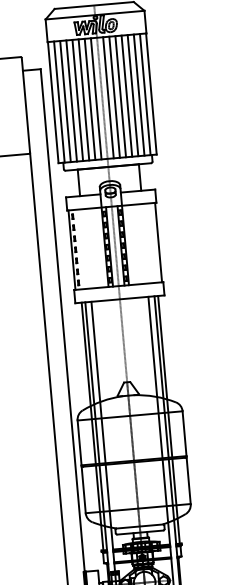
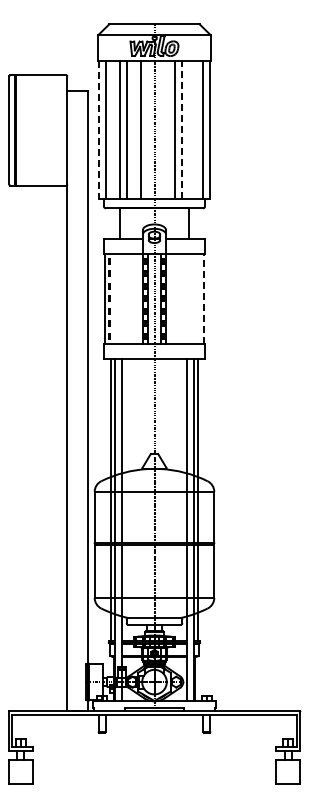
line: (126, 95) -> (182, 129), solid -> dashed
line: (139, 95) -> (196, 130), removed
line: (133, 96) -> (189, 130), removed
line: (114, 97) -> (168, 130), removed
line: (108, 98) -> (161, 130), removed
line: (96, 99) -> (147, 130), removed
line: (83, 100) -> (133, 130), removed
line: (65, 101) -> (112, 130), removed
line: (53, 103) -> (98, 130), solid -> dashed
line: (158, 242) -> (203, 298), solid -> dashed

